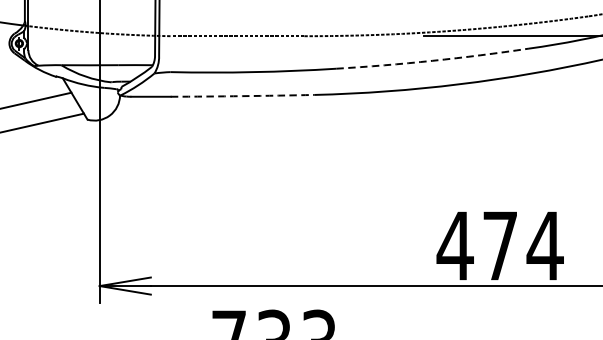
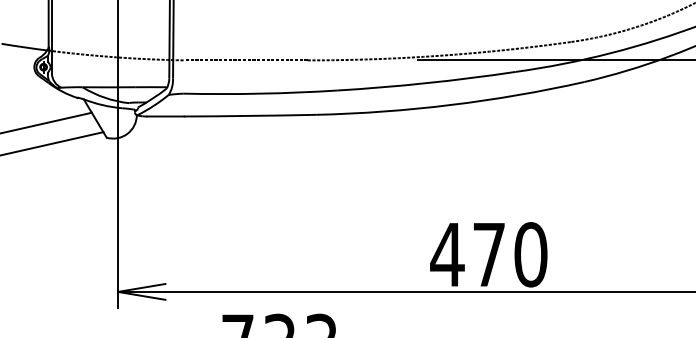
arc: (432, 61) -> (426, 83), dashed -> solid
arc: (242, 95) -> (250, 115), dashed -> solid
text: (544, 245) -> (530, 254), 474 -> 470

